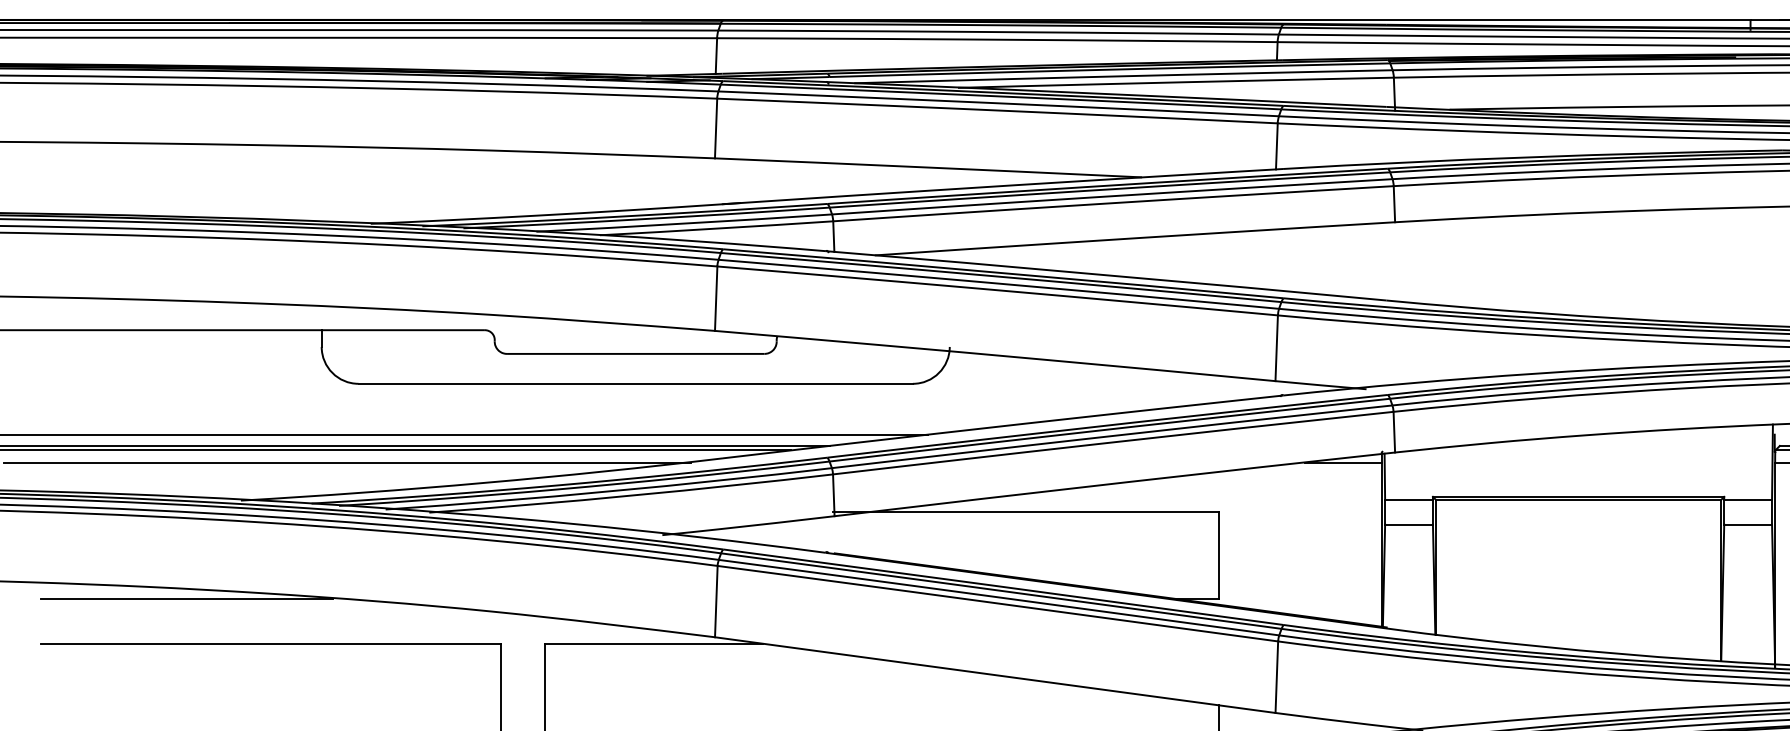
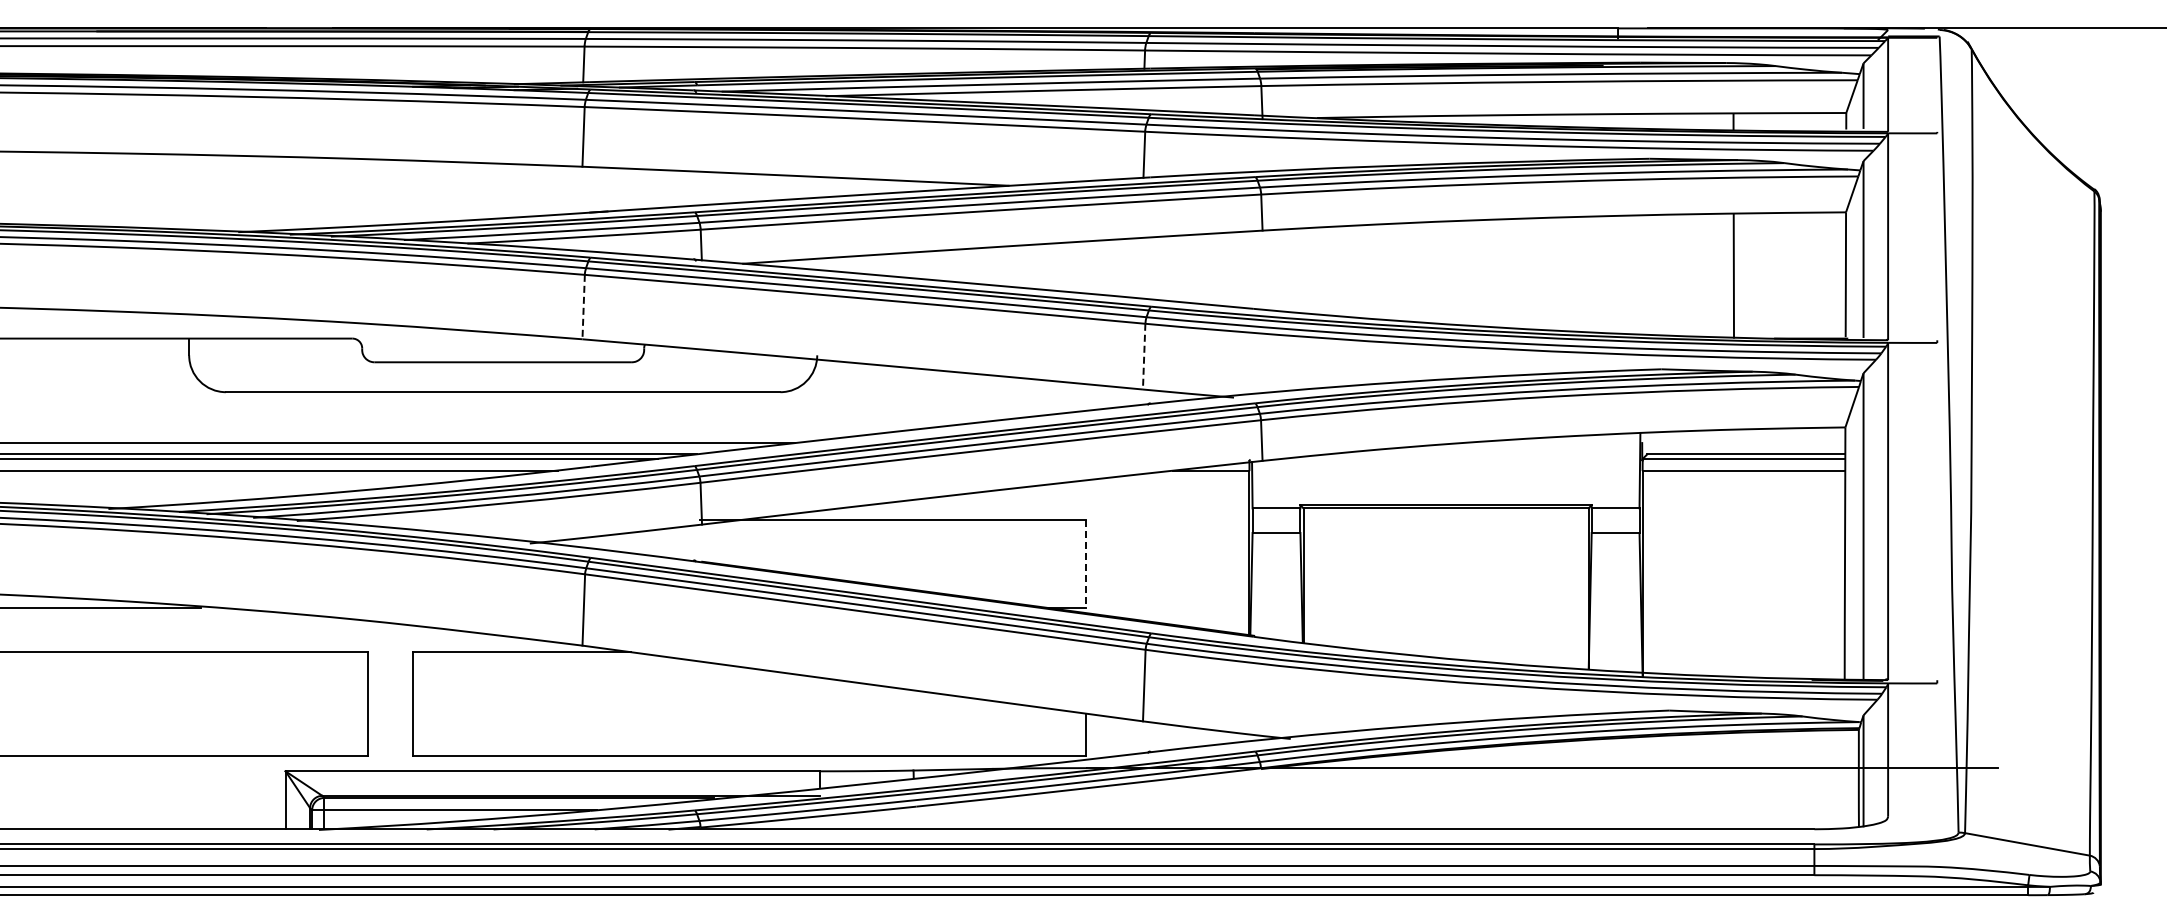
line: (716, 299) -> (583, 307), solid -> dashed
line: (1277, 348) -> (1144, 356), solid -> dashed
line: (1219, 555) -> (1086, 563), solid -> dashed

